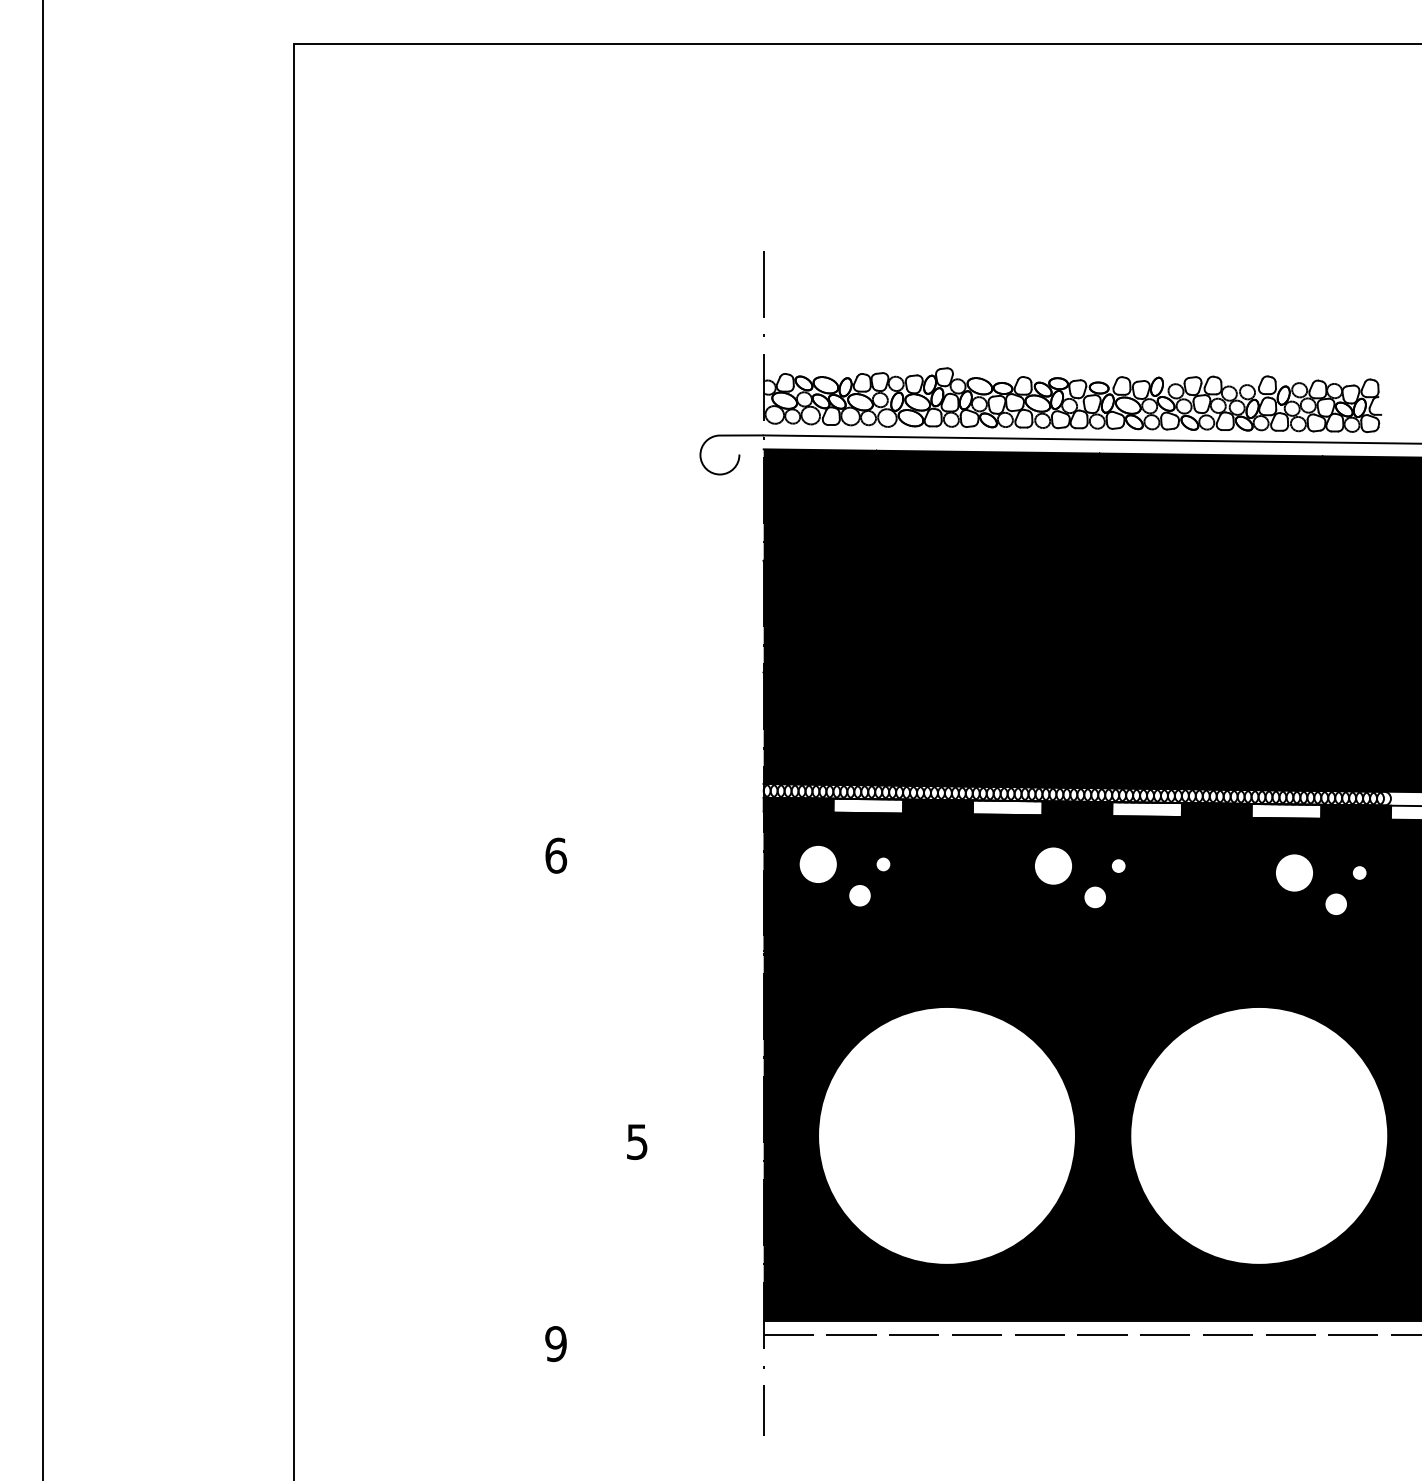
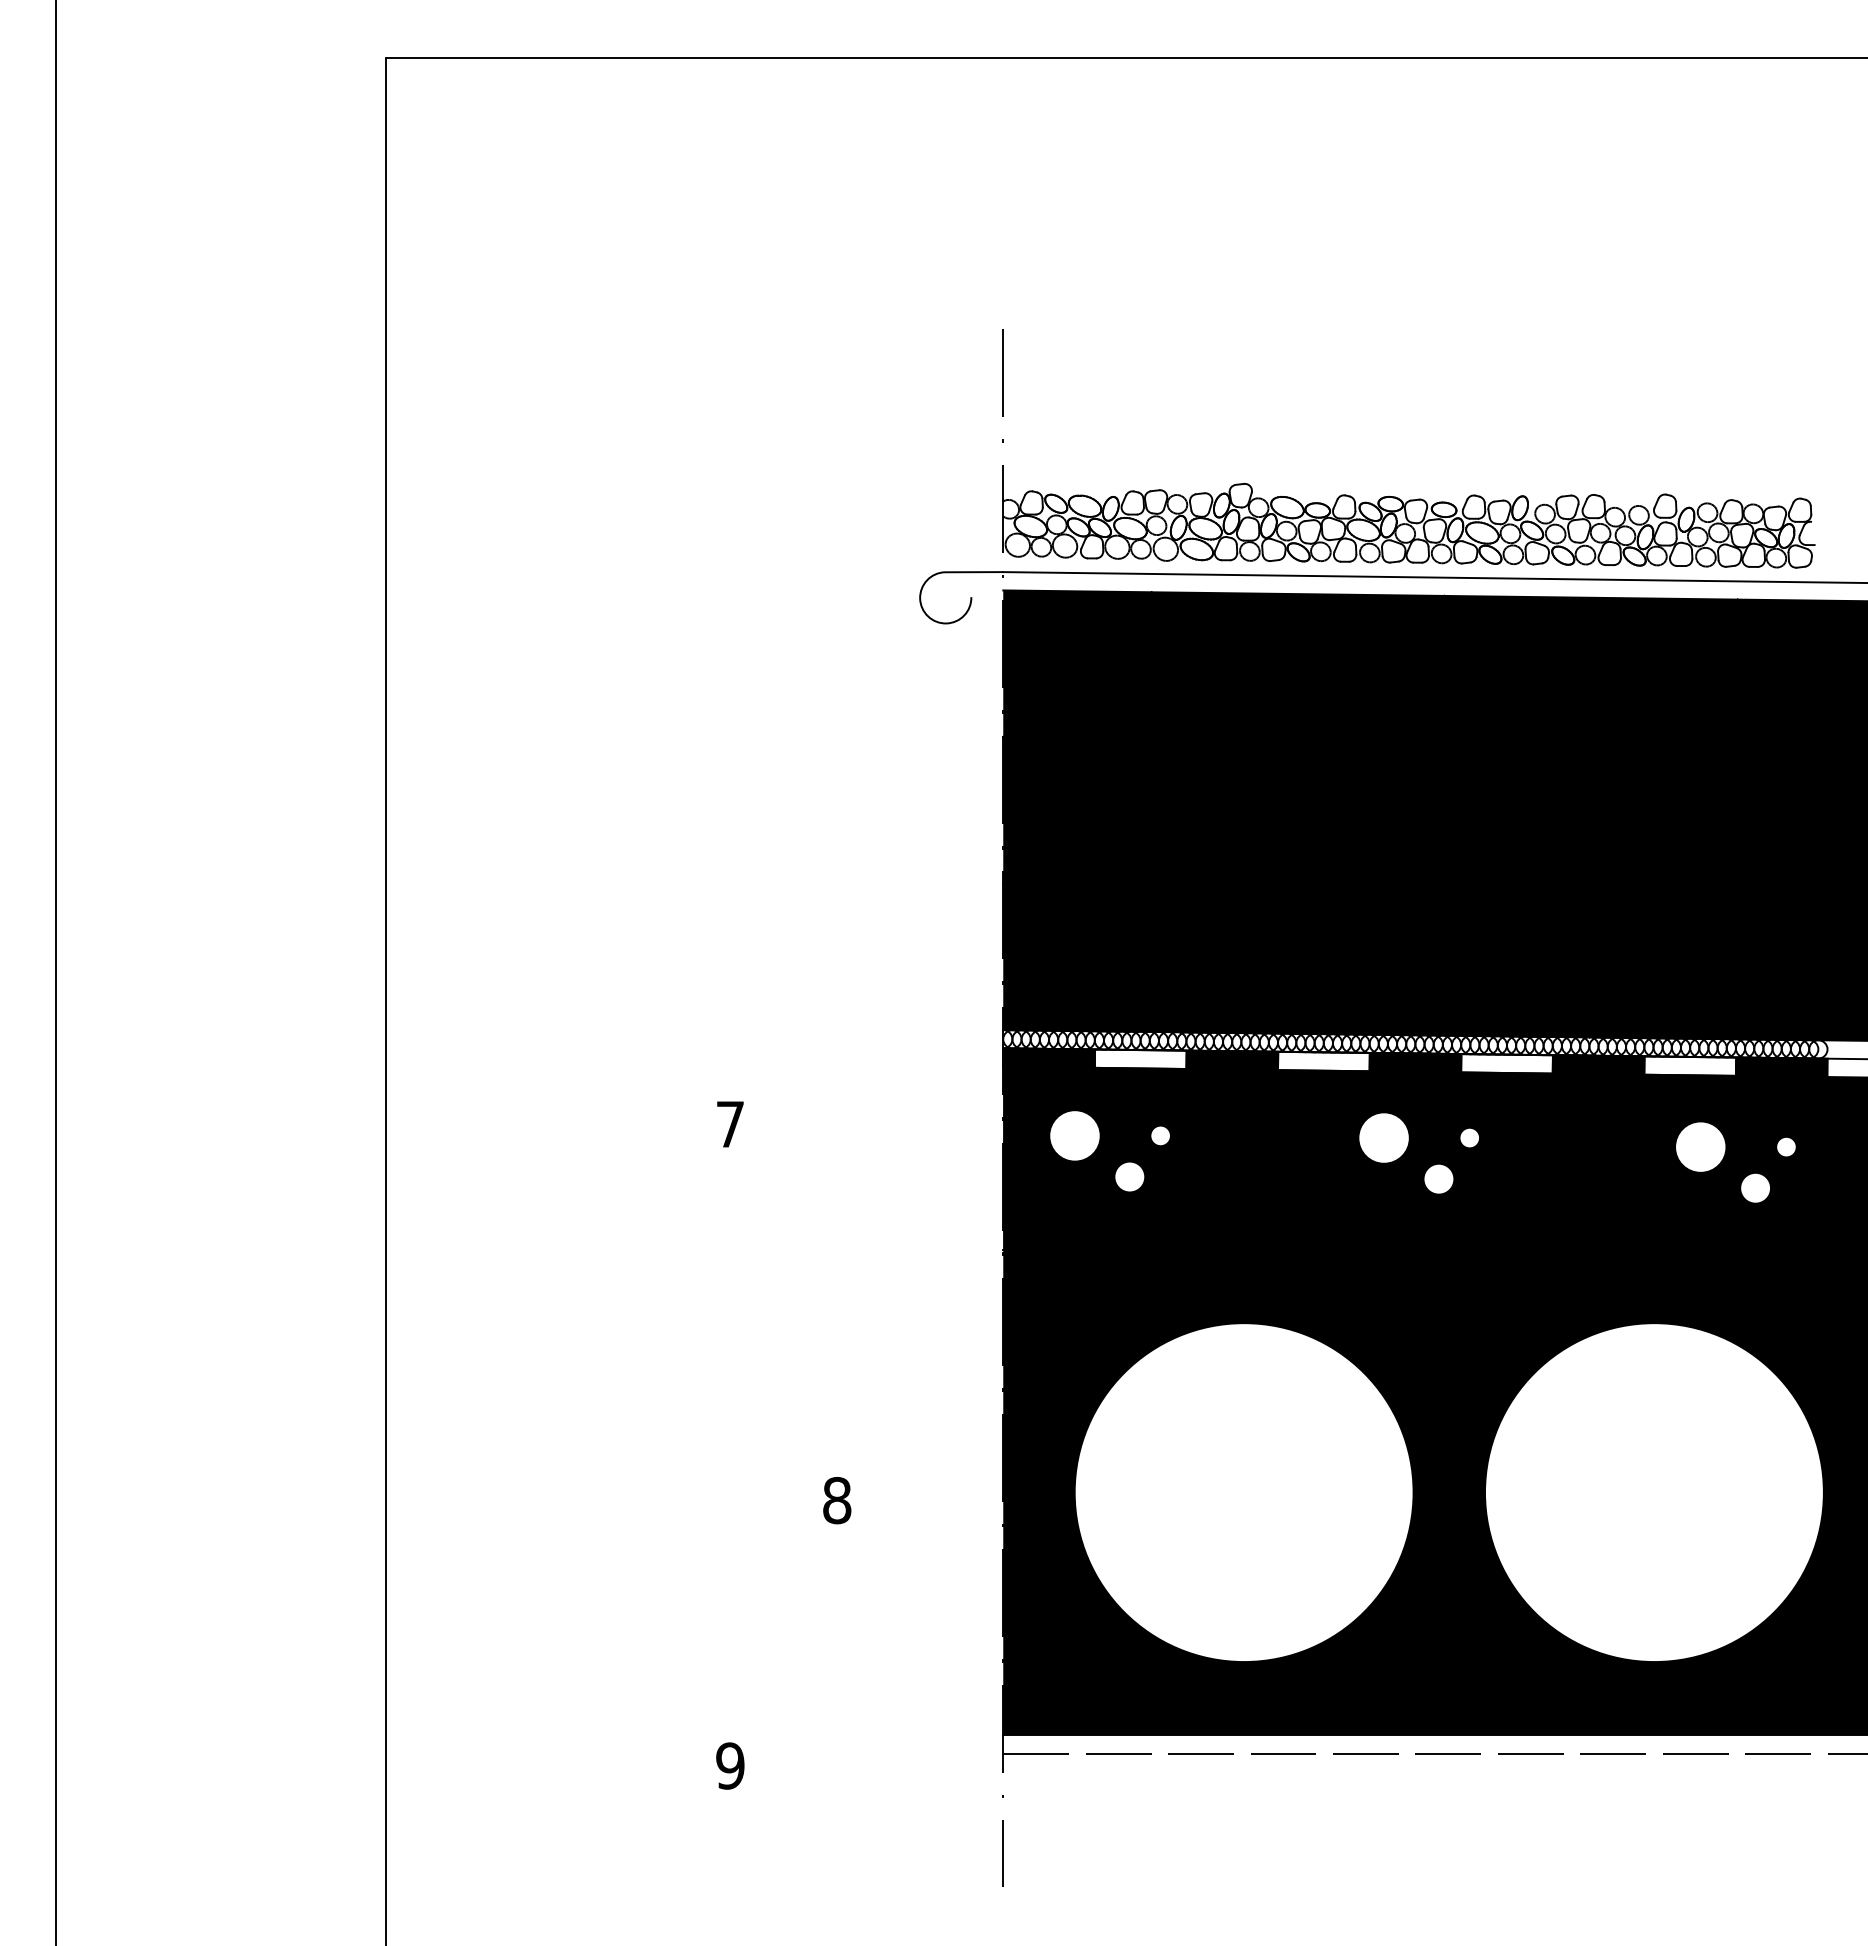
text: (556, 855) -> (730, 1124), 6 -> 7
text: (637, 1141) -> (837, 1500), 5 -> 8

